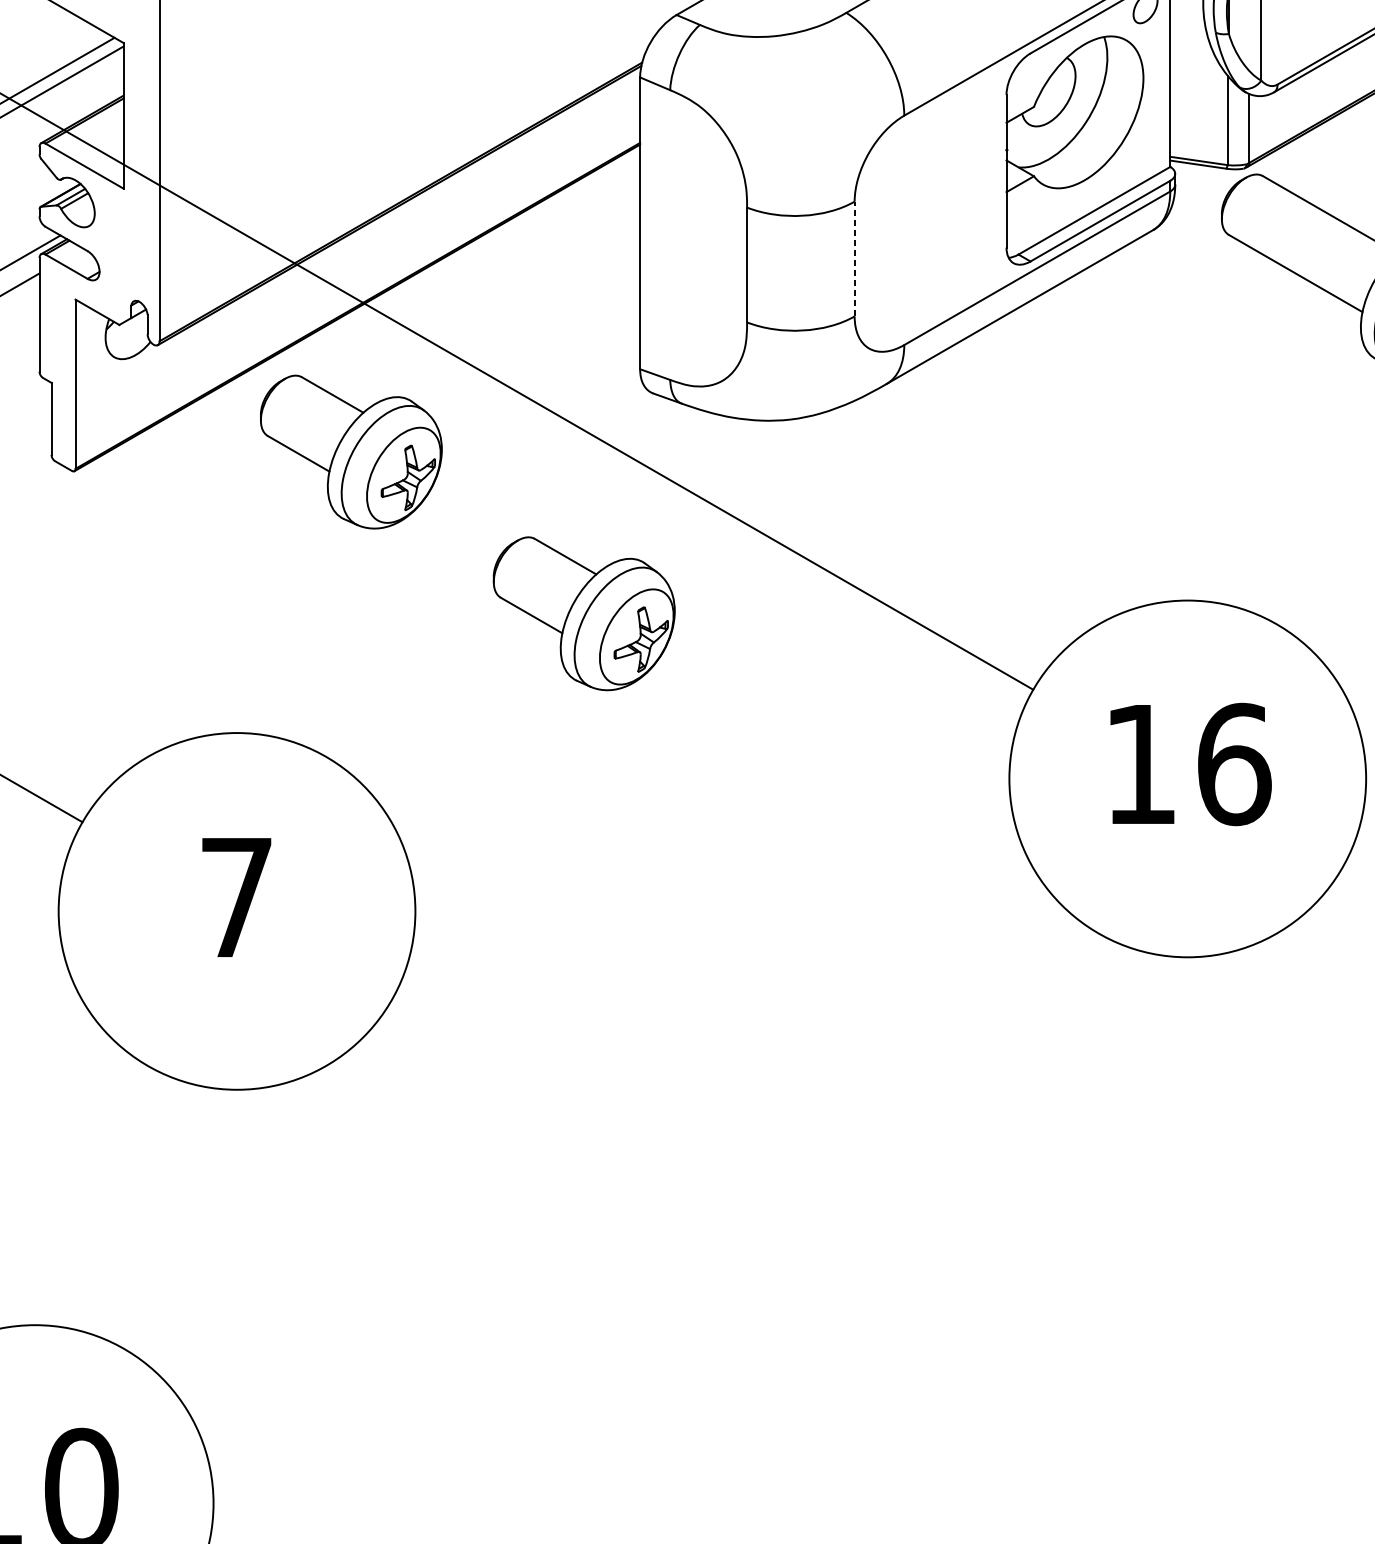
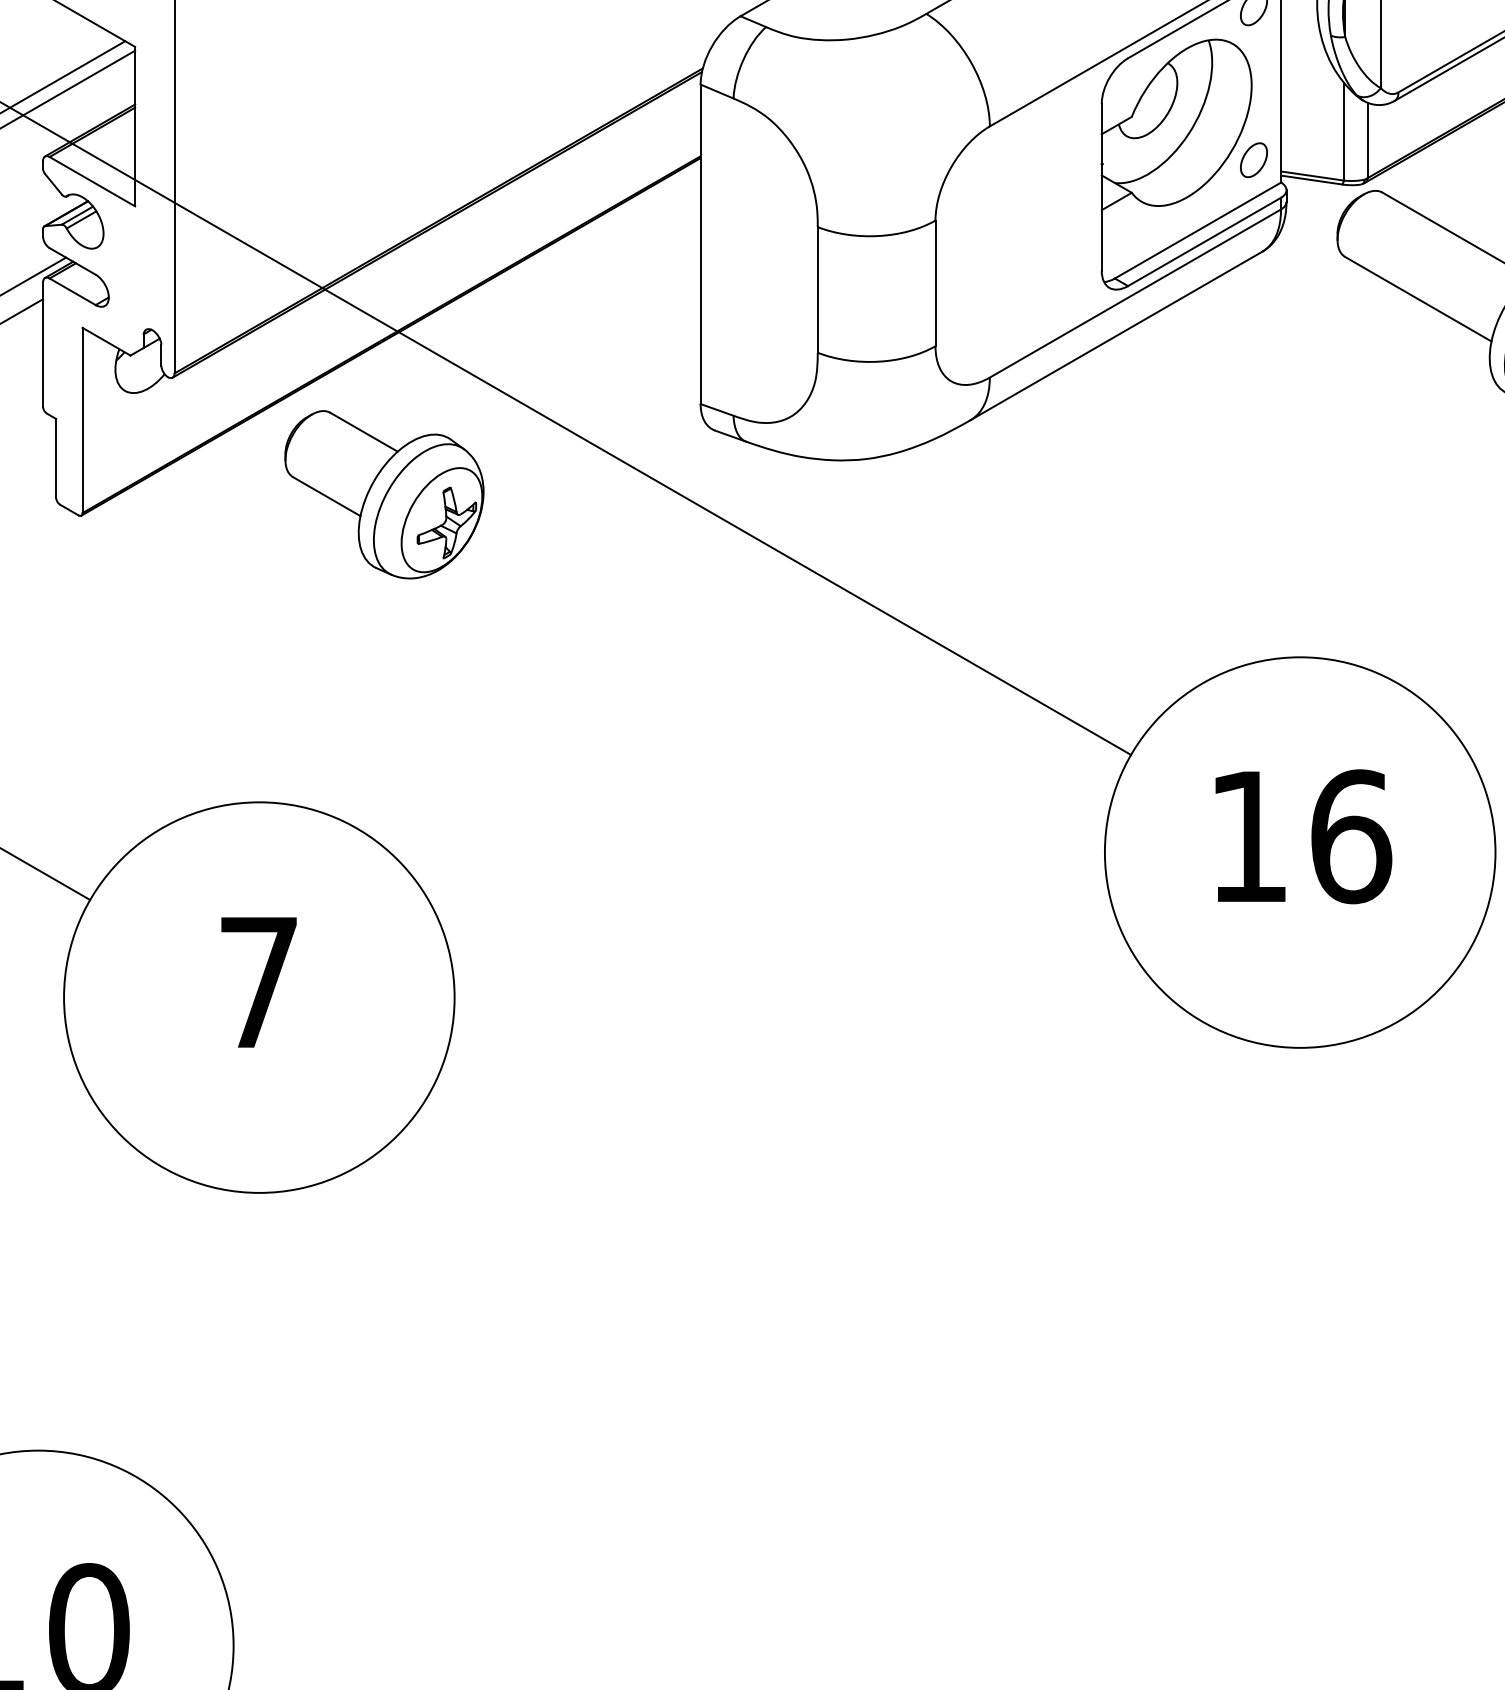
part: (1145, 146) -> (1253, 160), added
line: (854, 259) -> (935, 283), dashed -> solid
part: (584, 613) -> (639, 671), removed

